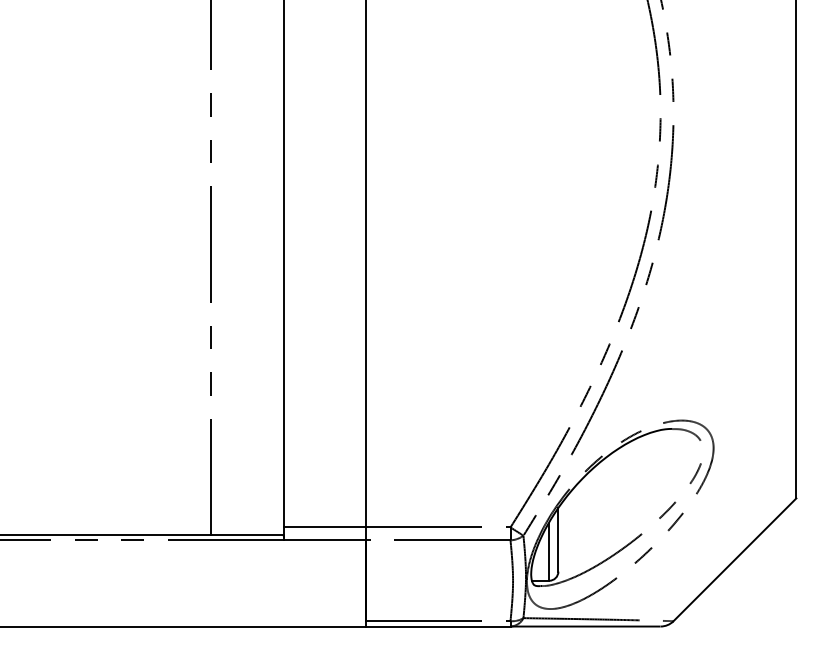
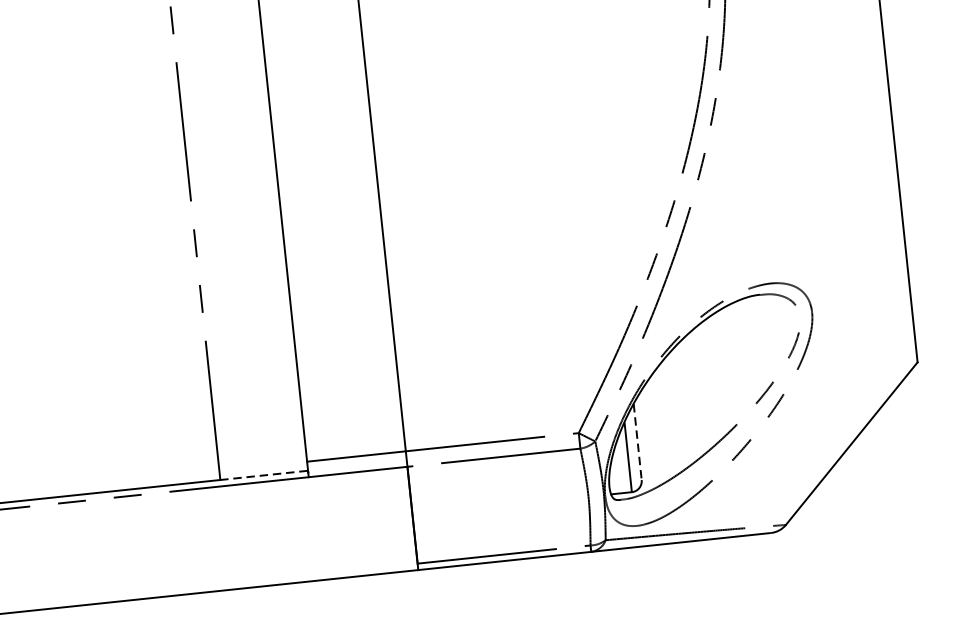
line: (246, 535) -> (263, 476), solid -> dashed
line: (558, 539) -> (637, 441), solid -> dashed

